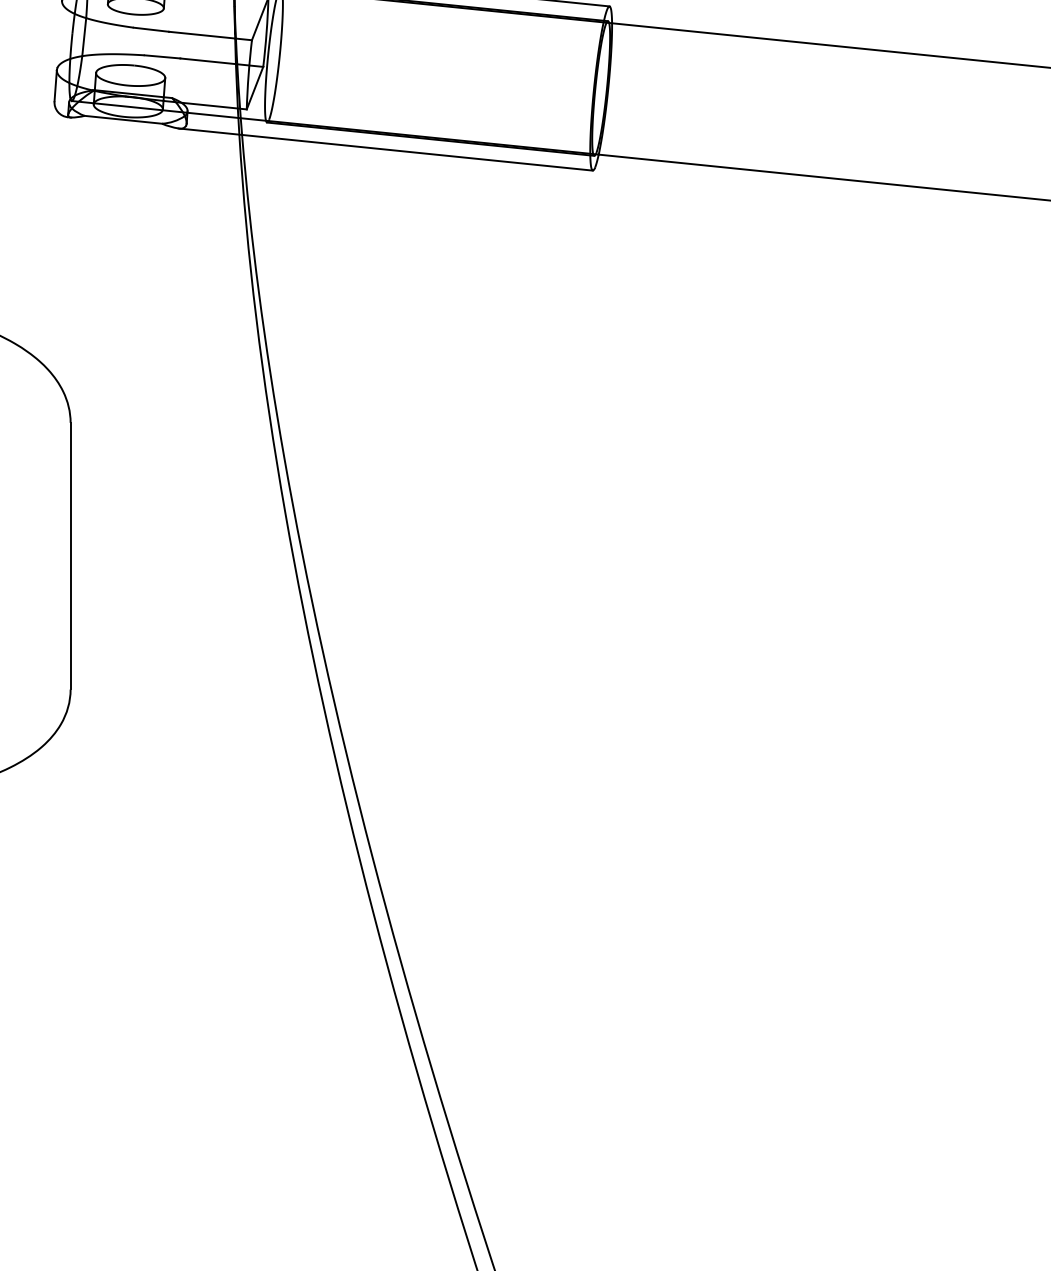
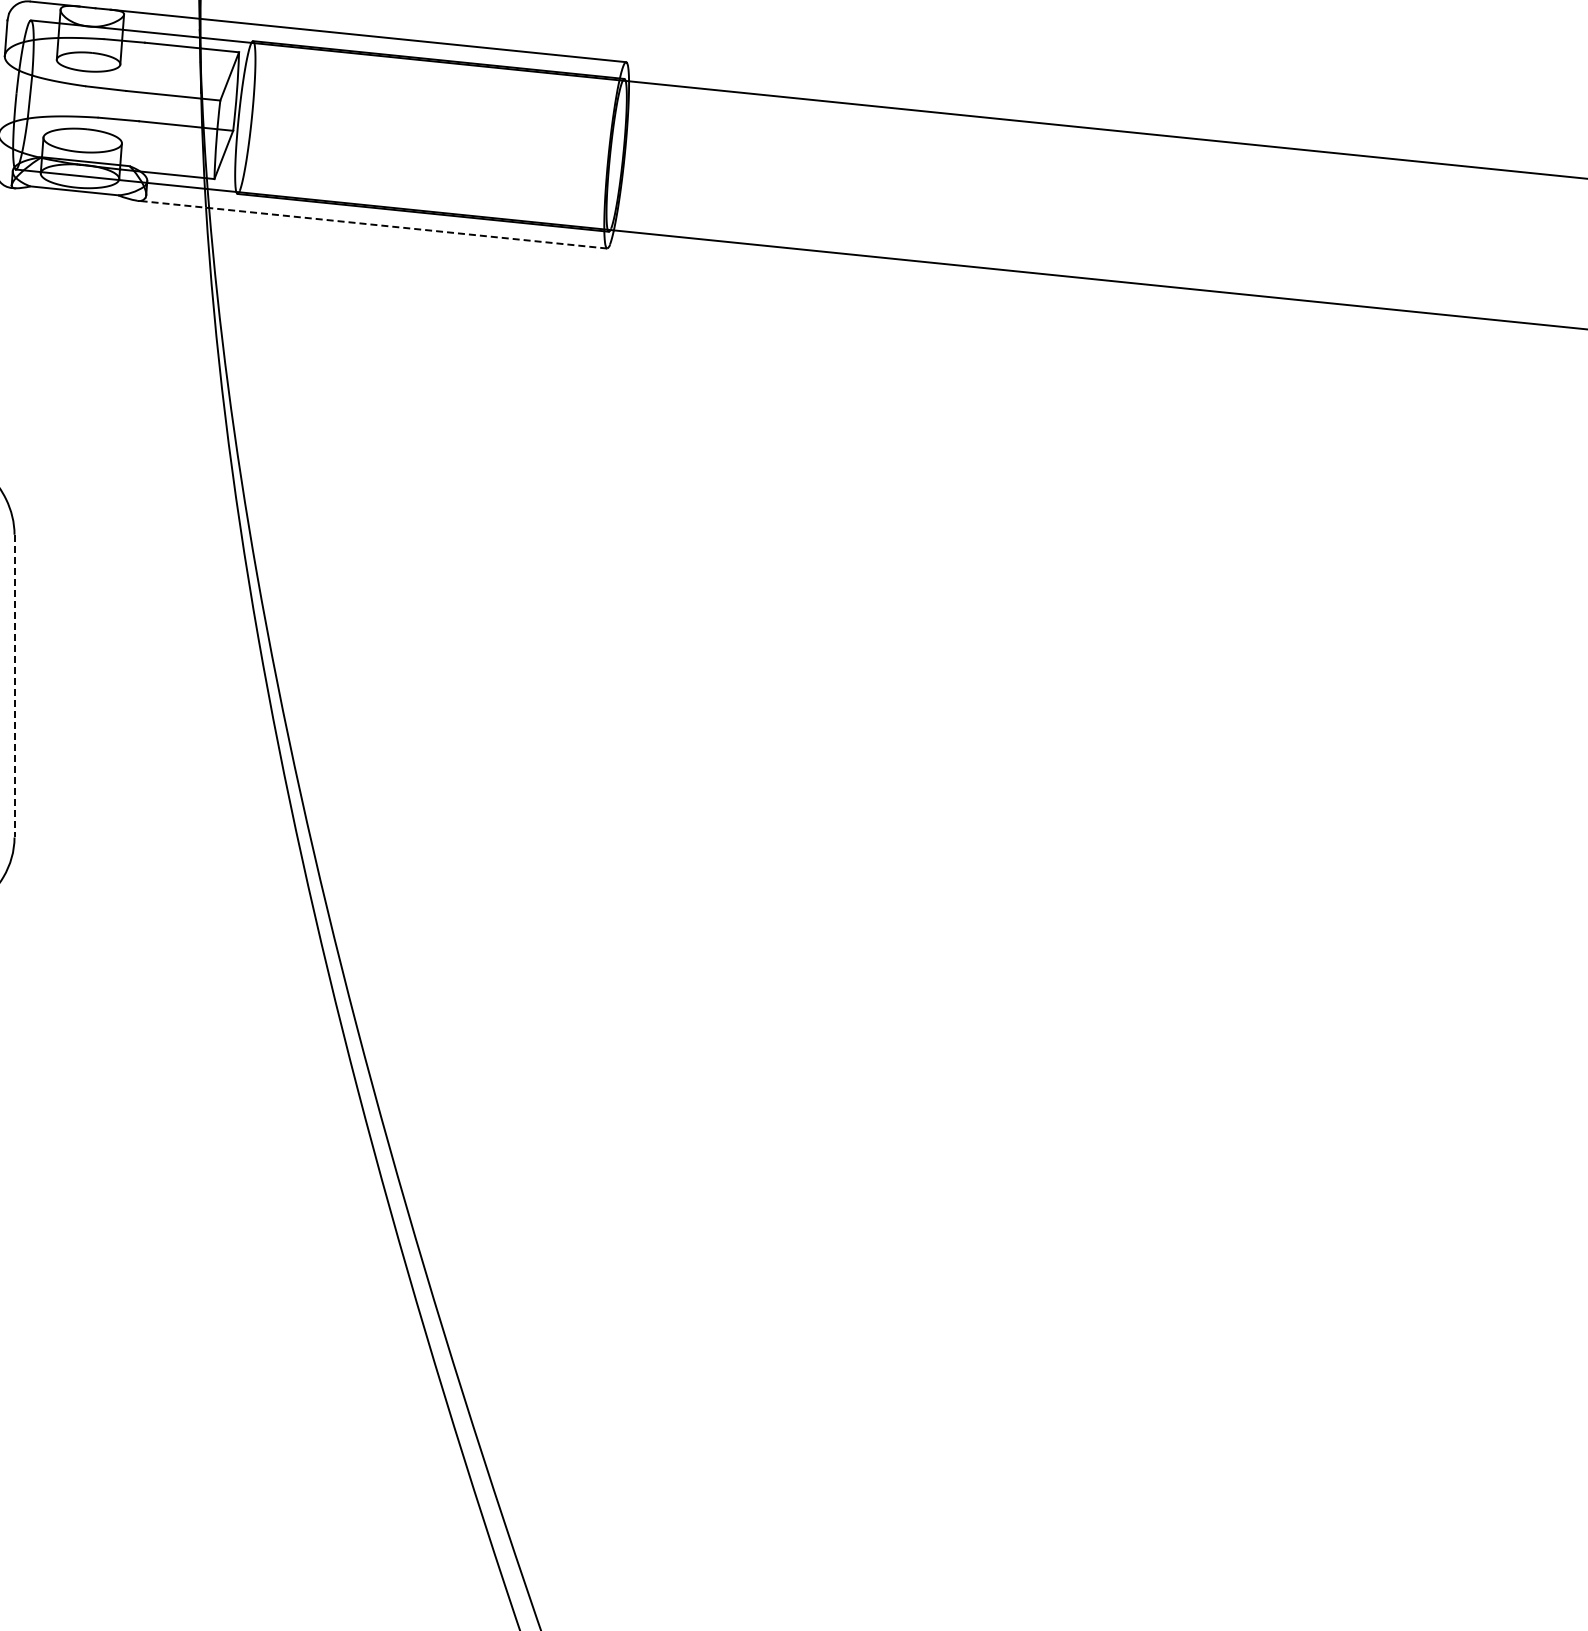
line: (385, 149) -> (371, 224), solid -> dashed
line: (70, 556) -> (14, 686), solid -> dashed

